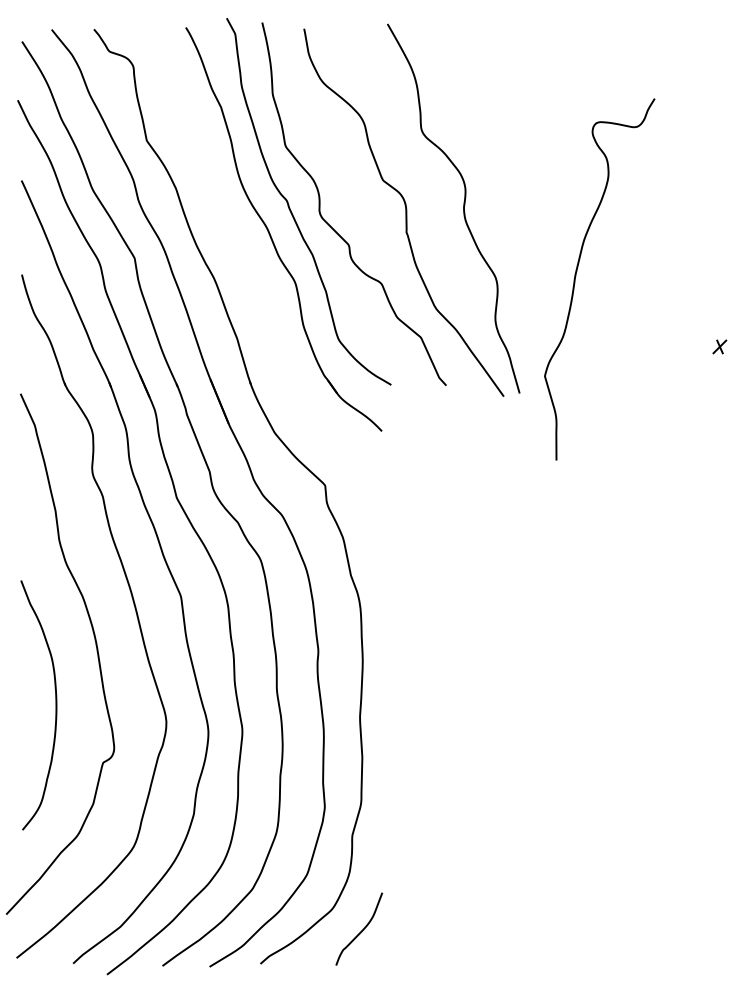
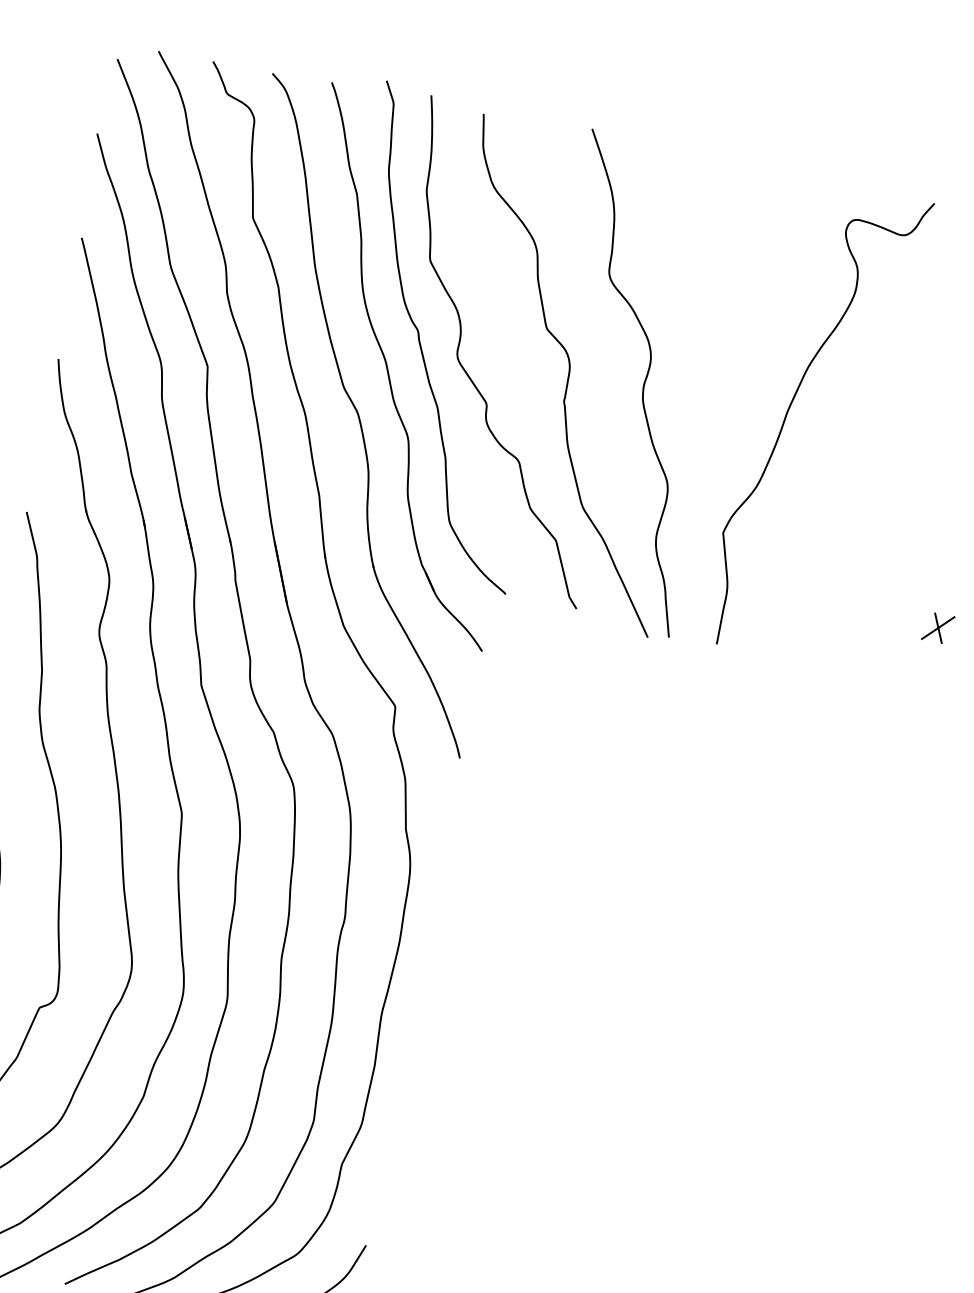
part: (260, 271) -> (366, 415), added
curve: (576, 276) -> (789, 412), moved
part: (719, 346) -> (937, 627), size x1.67

